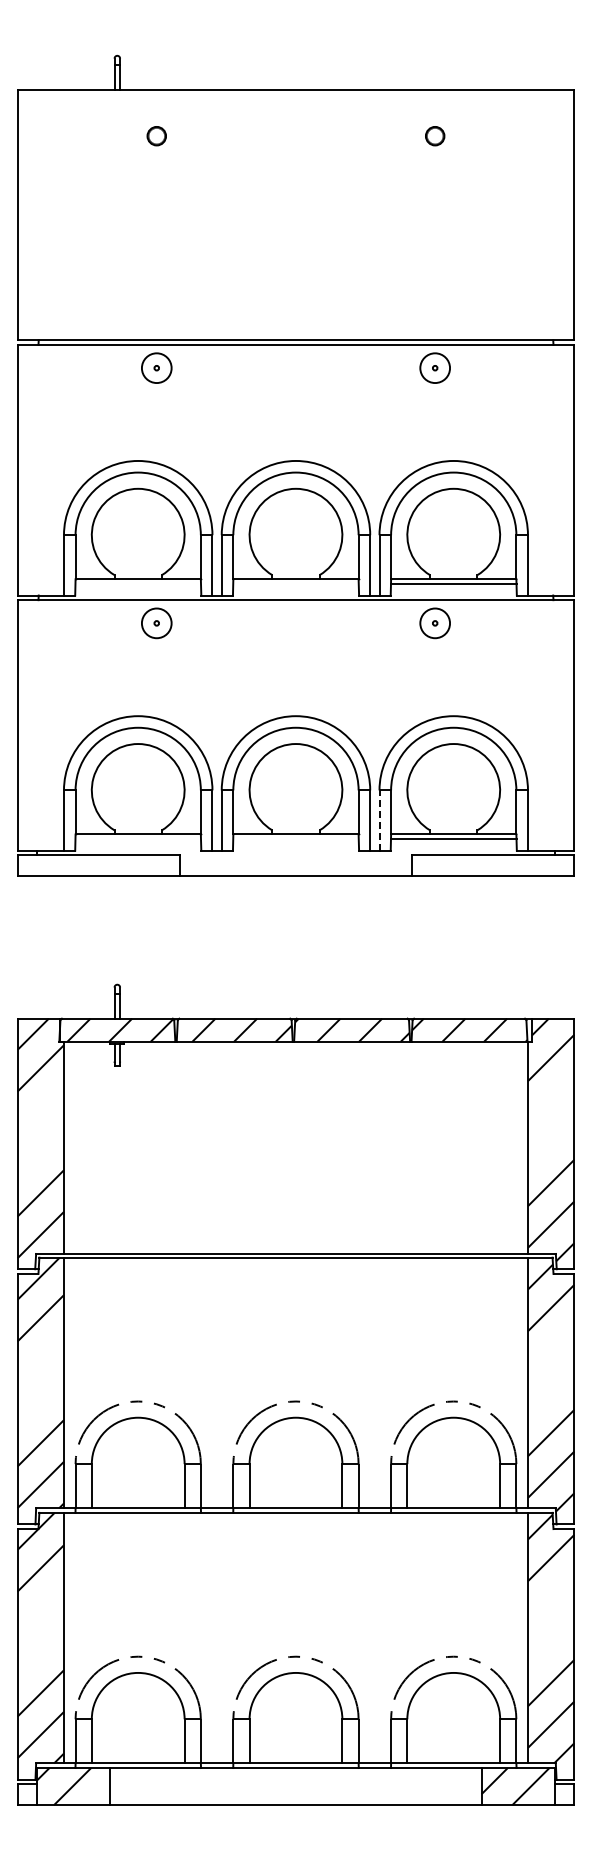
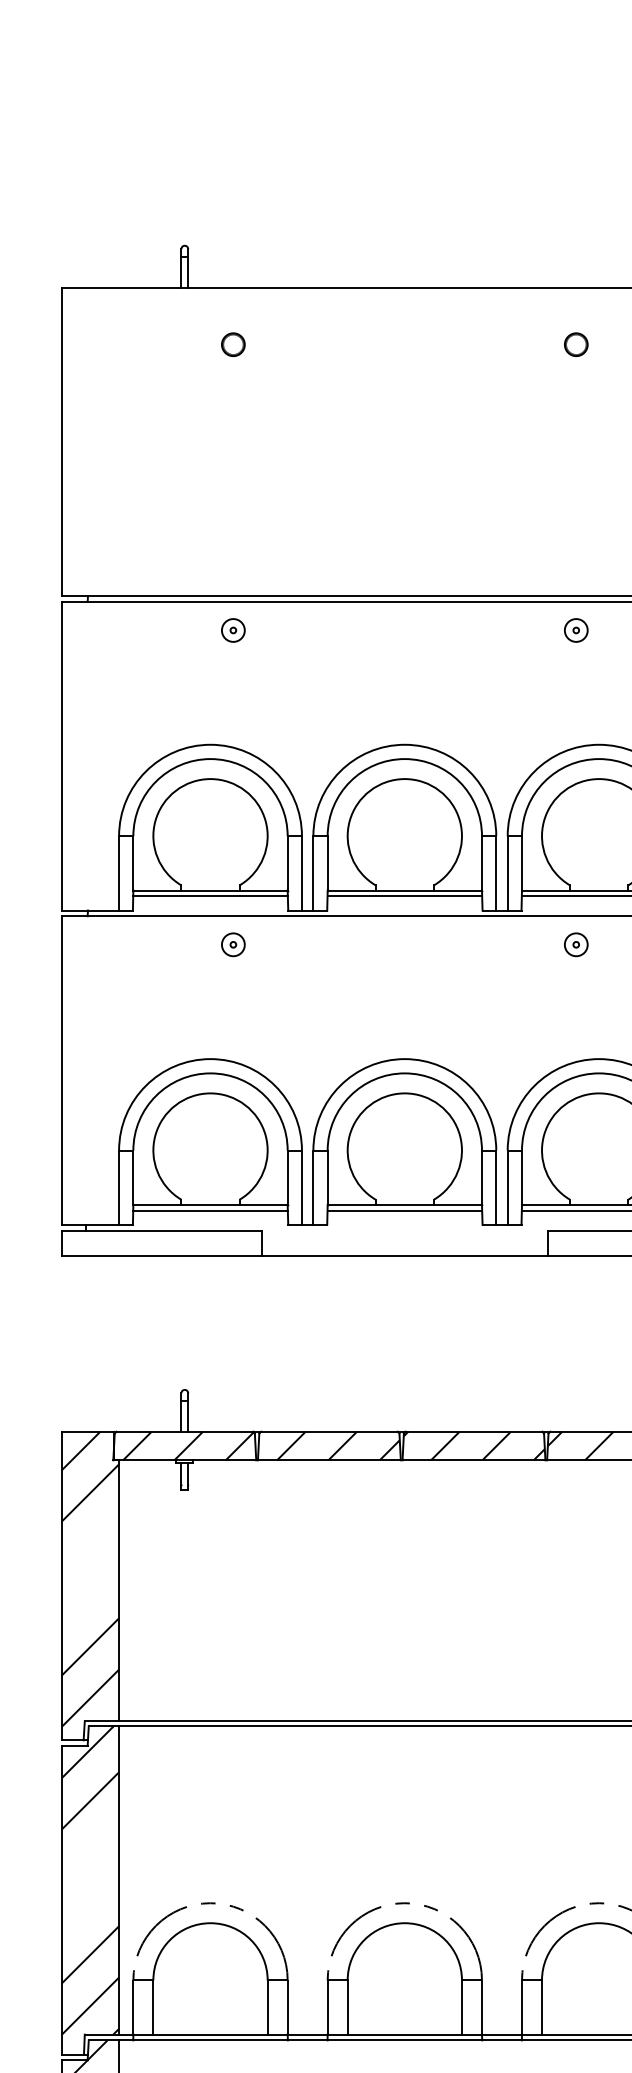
circle: (156, 367) -> (233, 629), size x0.62
circle: (434, 367) -> (575, 629), size x0.62
line: (138, 583) -> (210, 895), added
line: (295, 583) -> (404, 895), added
circle: (156, 623) -> (233, 944), size x0.62
circle: (434, 623) -> (575, 944), size x0.62
line: (379, 820) -> (507, 1187), dashed -> solid
line: (138, 839) -> (210, 1211), added
line: (295, 839) -> (404, 1211), added

